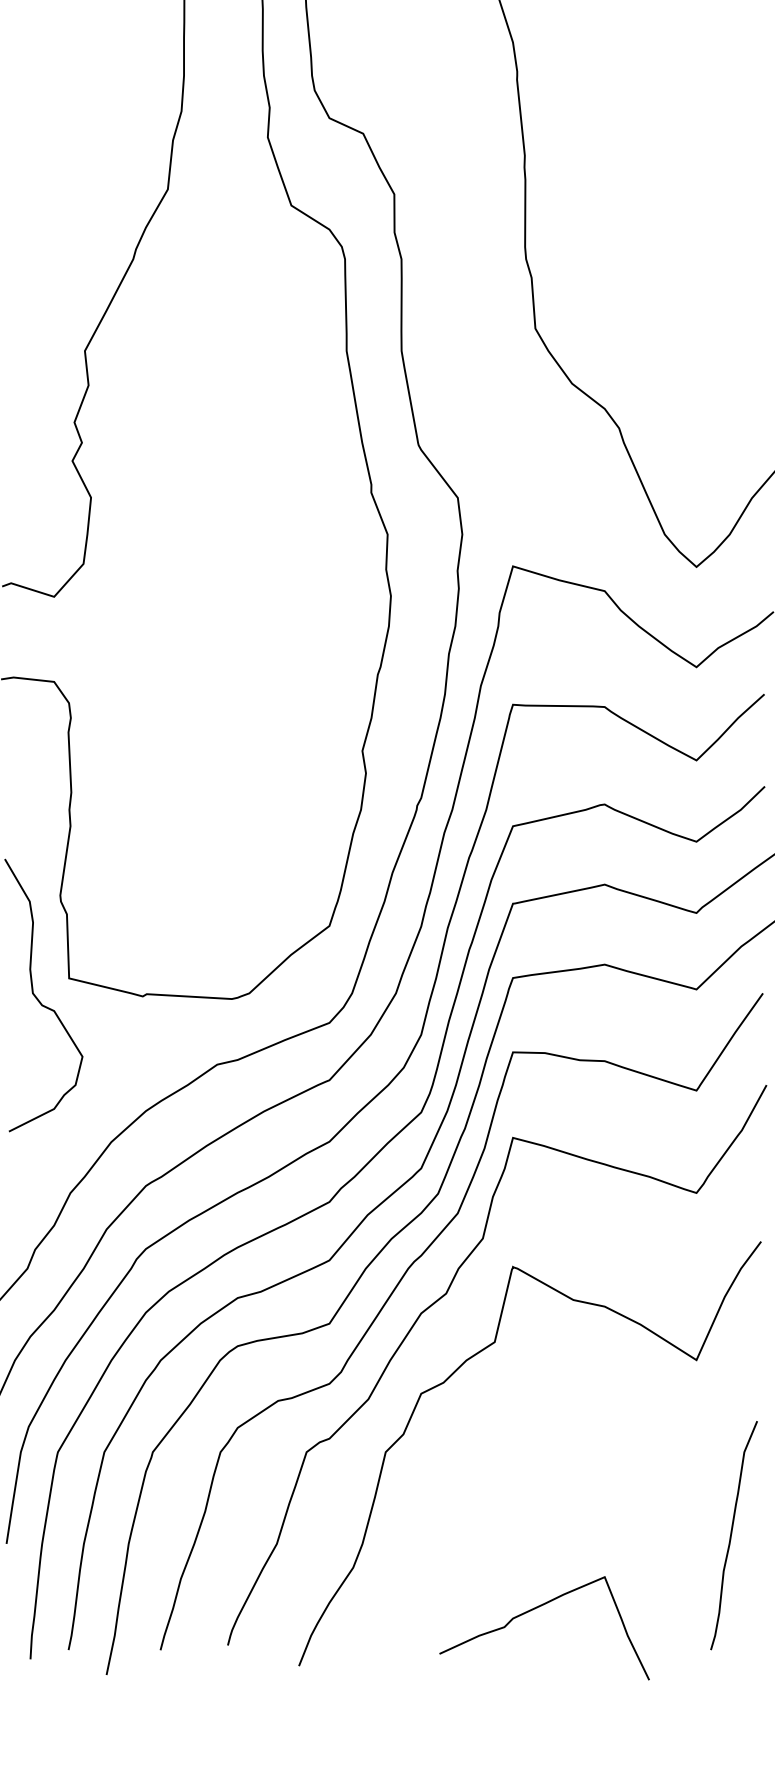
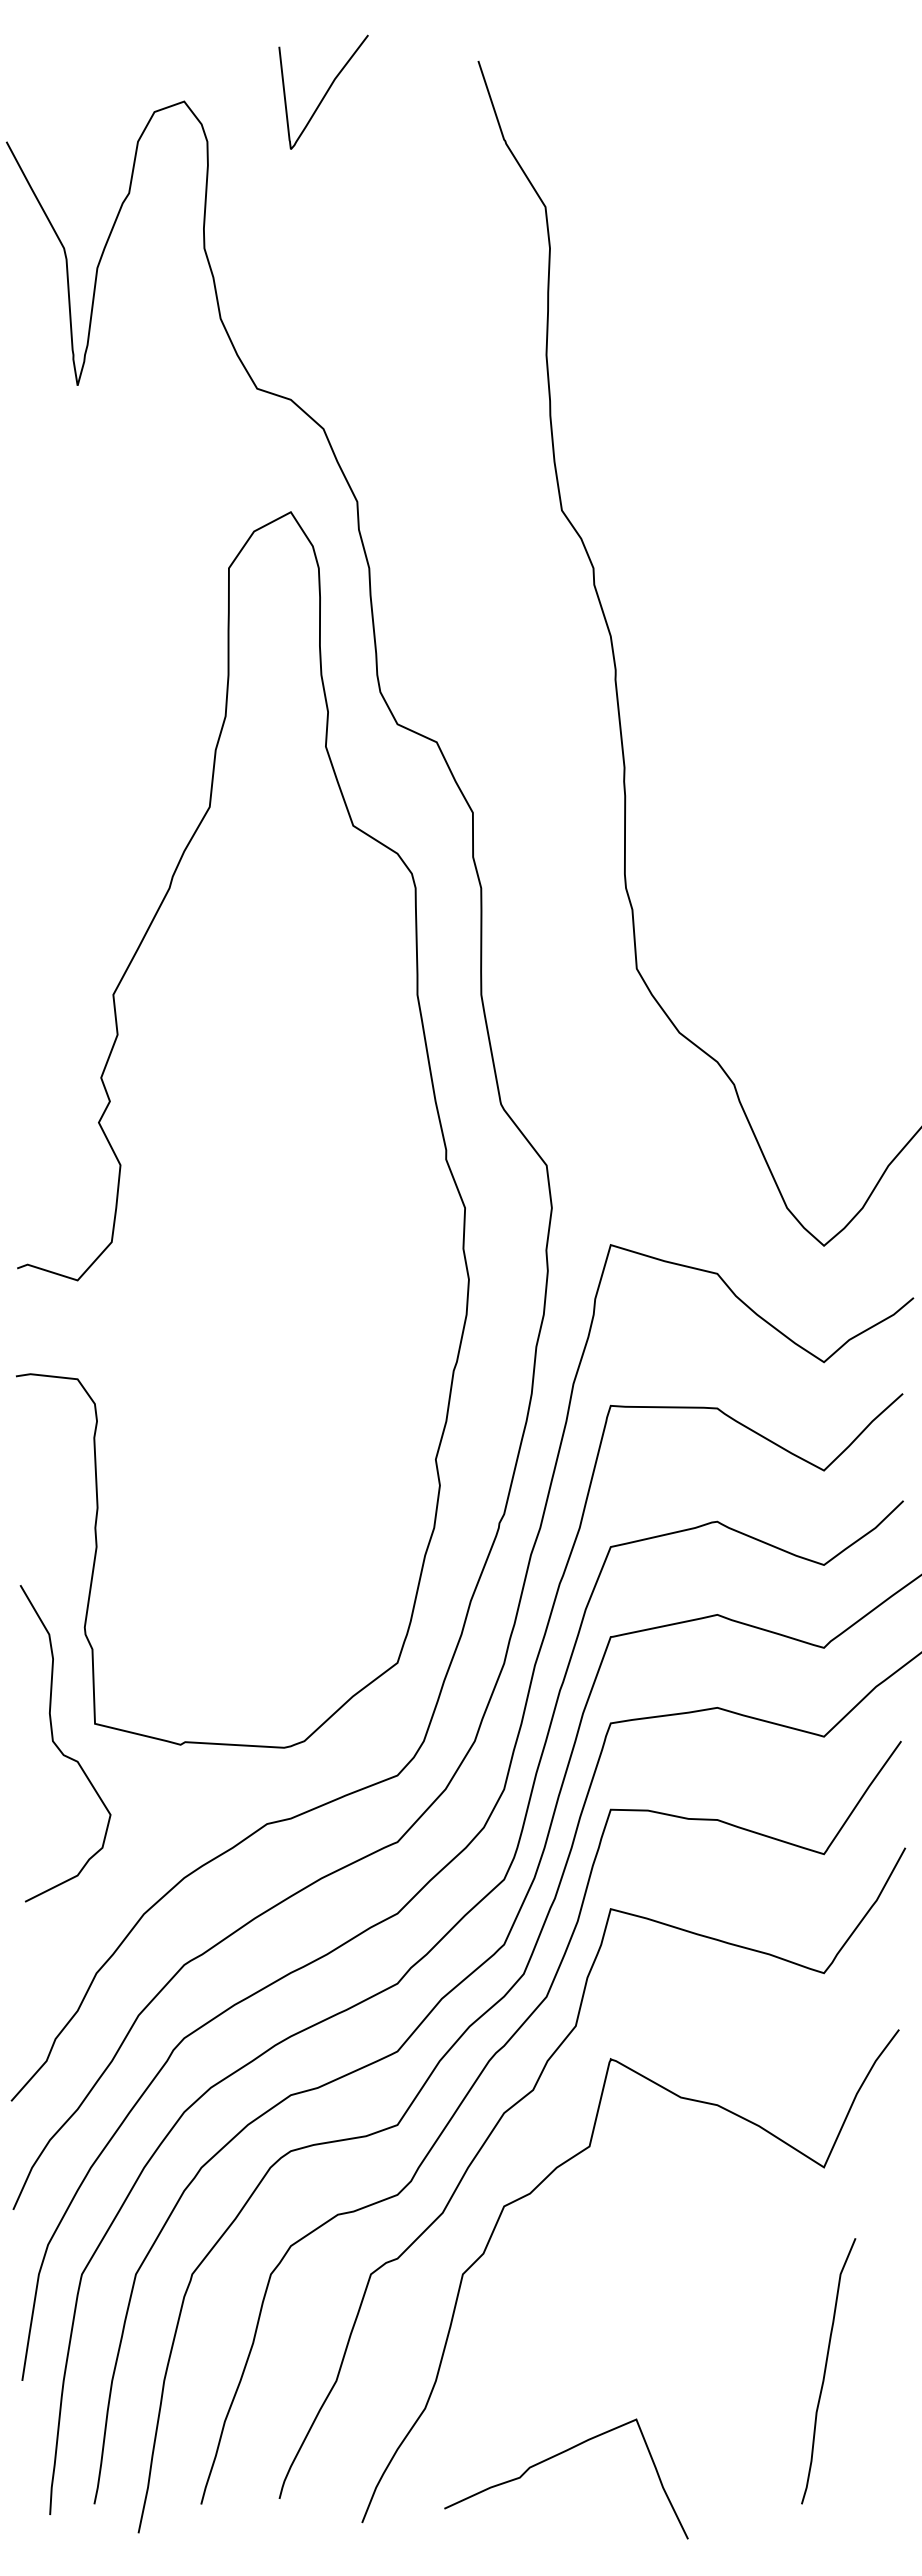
curve: (732, 1534) -> (826, 2369), moved
curve: (536, 1608) -> (556, 2456), moved

